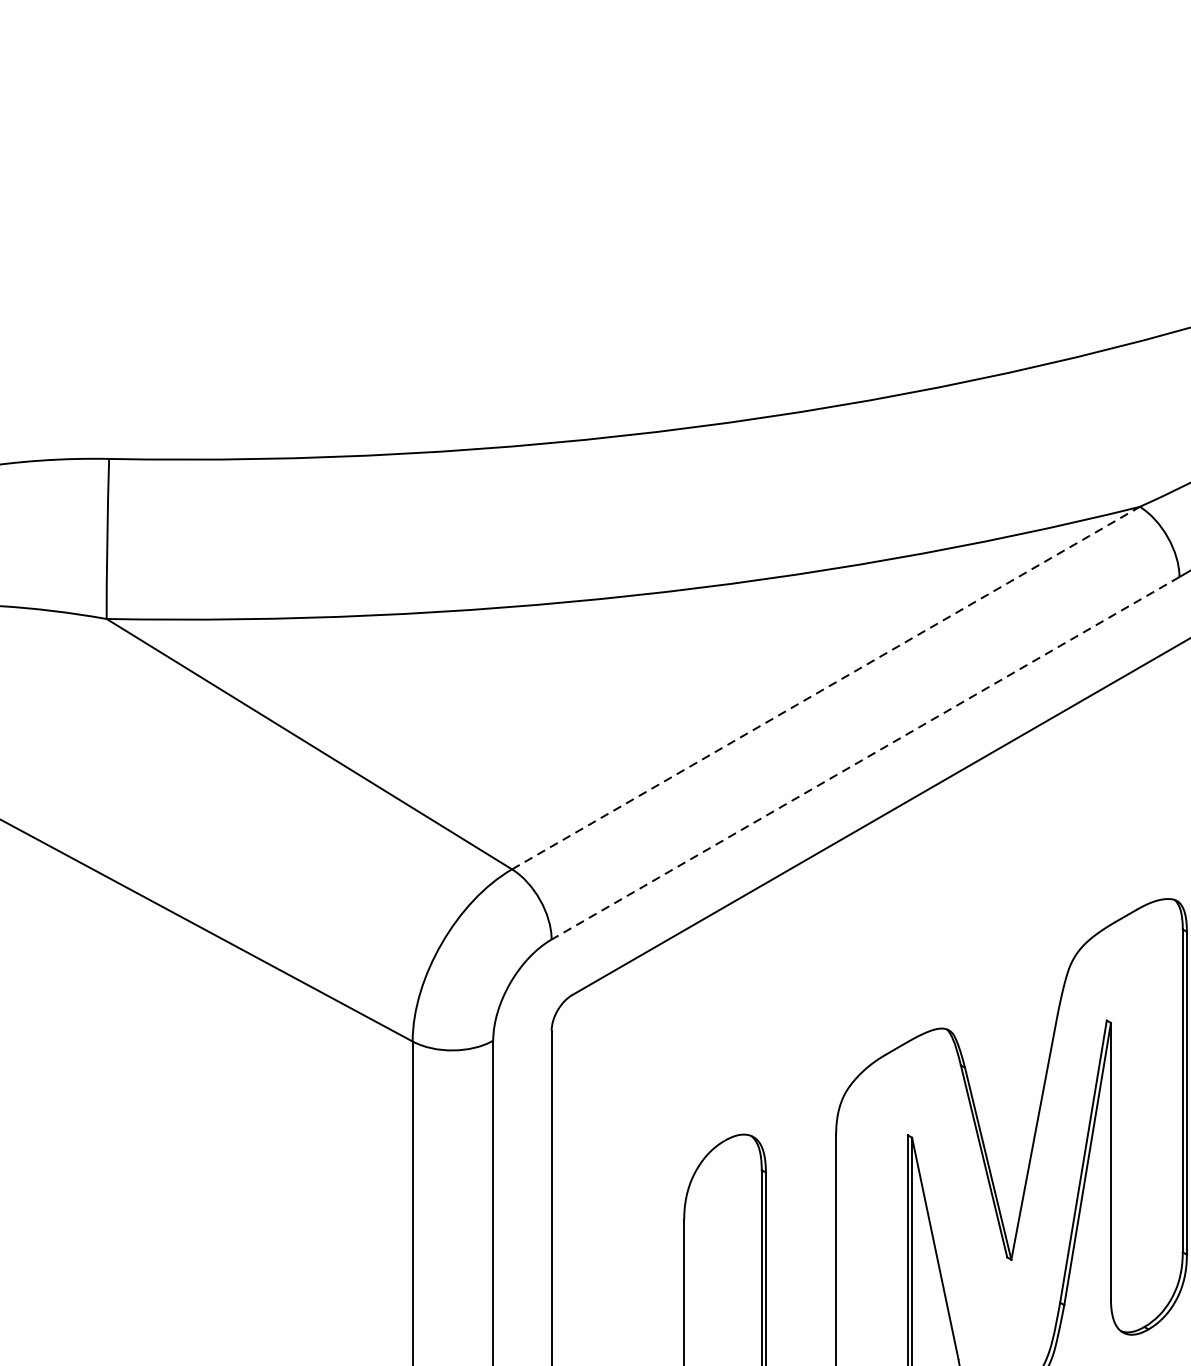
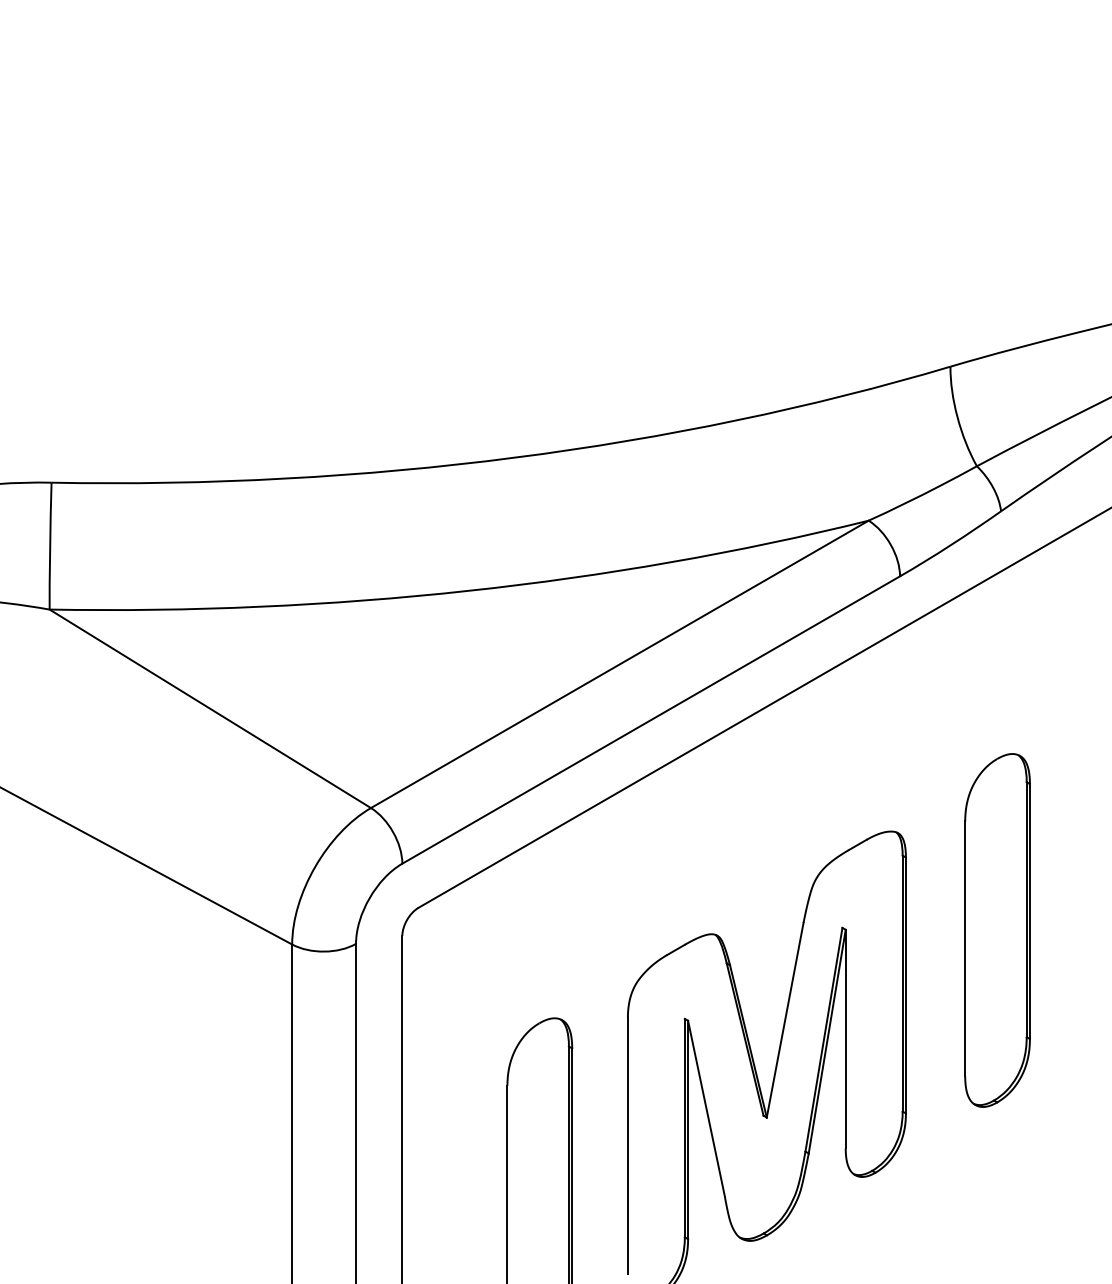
line: (826, 688) -> (620, 664), dashed -> solid
line: (864, 758) -> (650, 720), dashed -> solid

